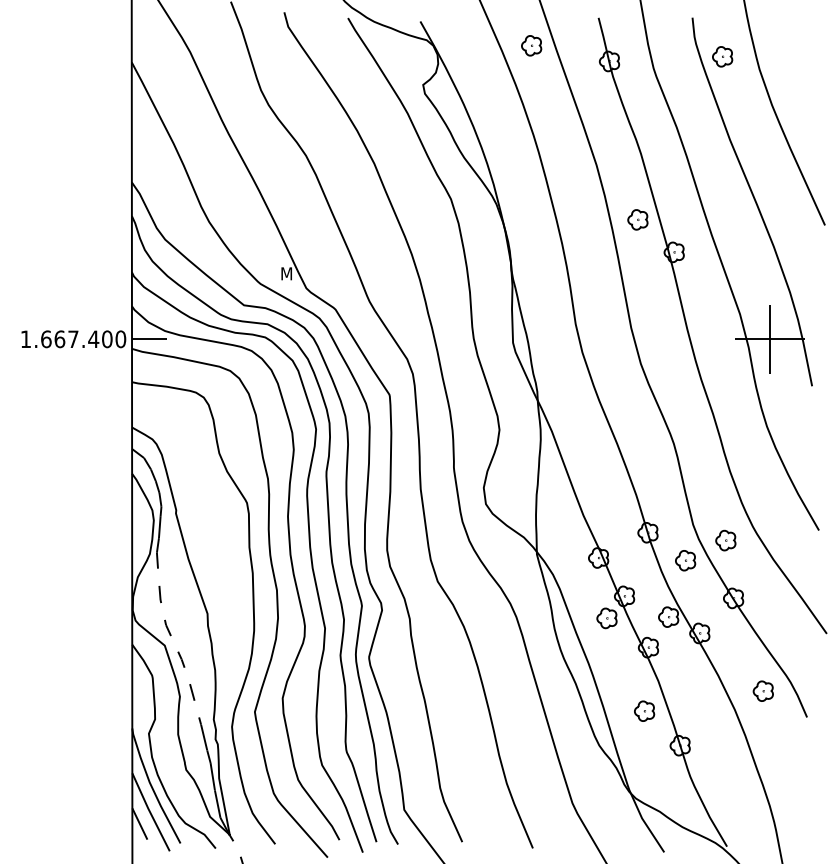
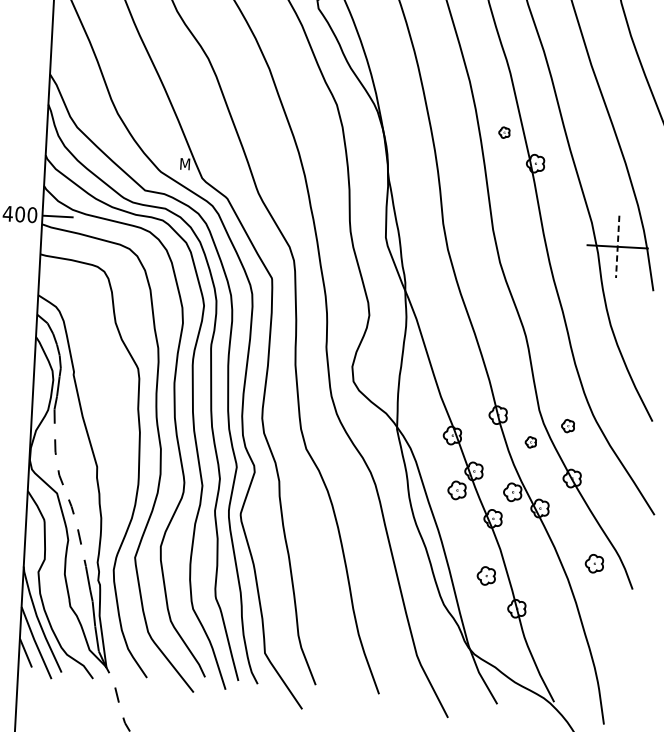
part: (637, 219) -> (504, 132), size x0.6
line: (770, 339) -> (618, 247), solid -> dashed
part: (725, 540) -> (567, 426), size x0.7
part: (685, 560) -> (530, 442), size x0.6

